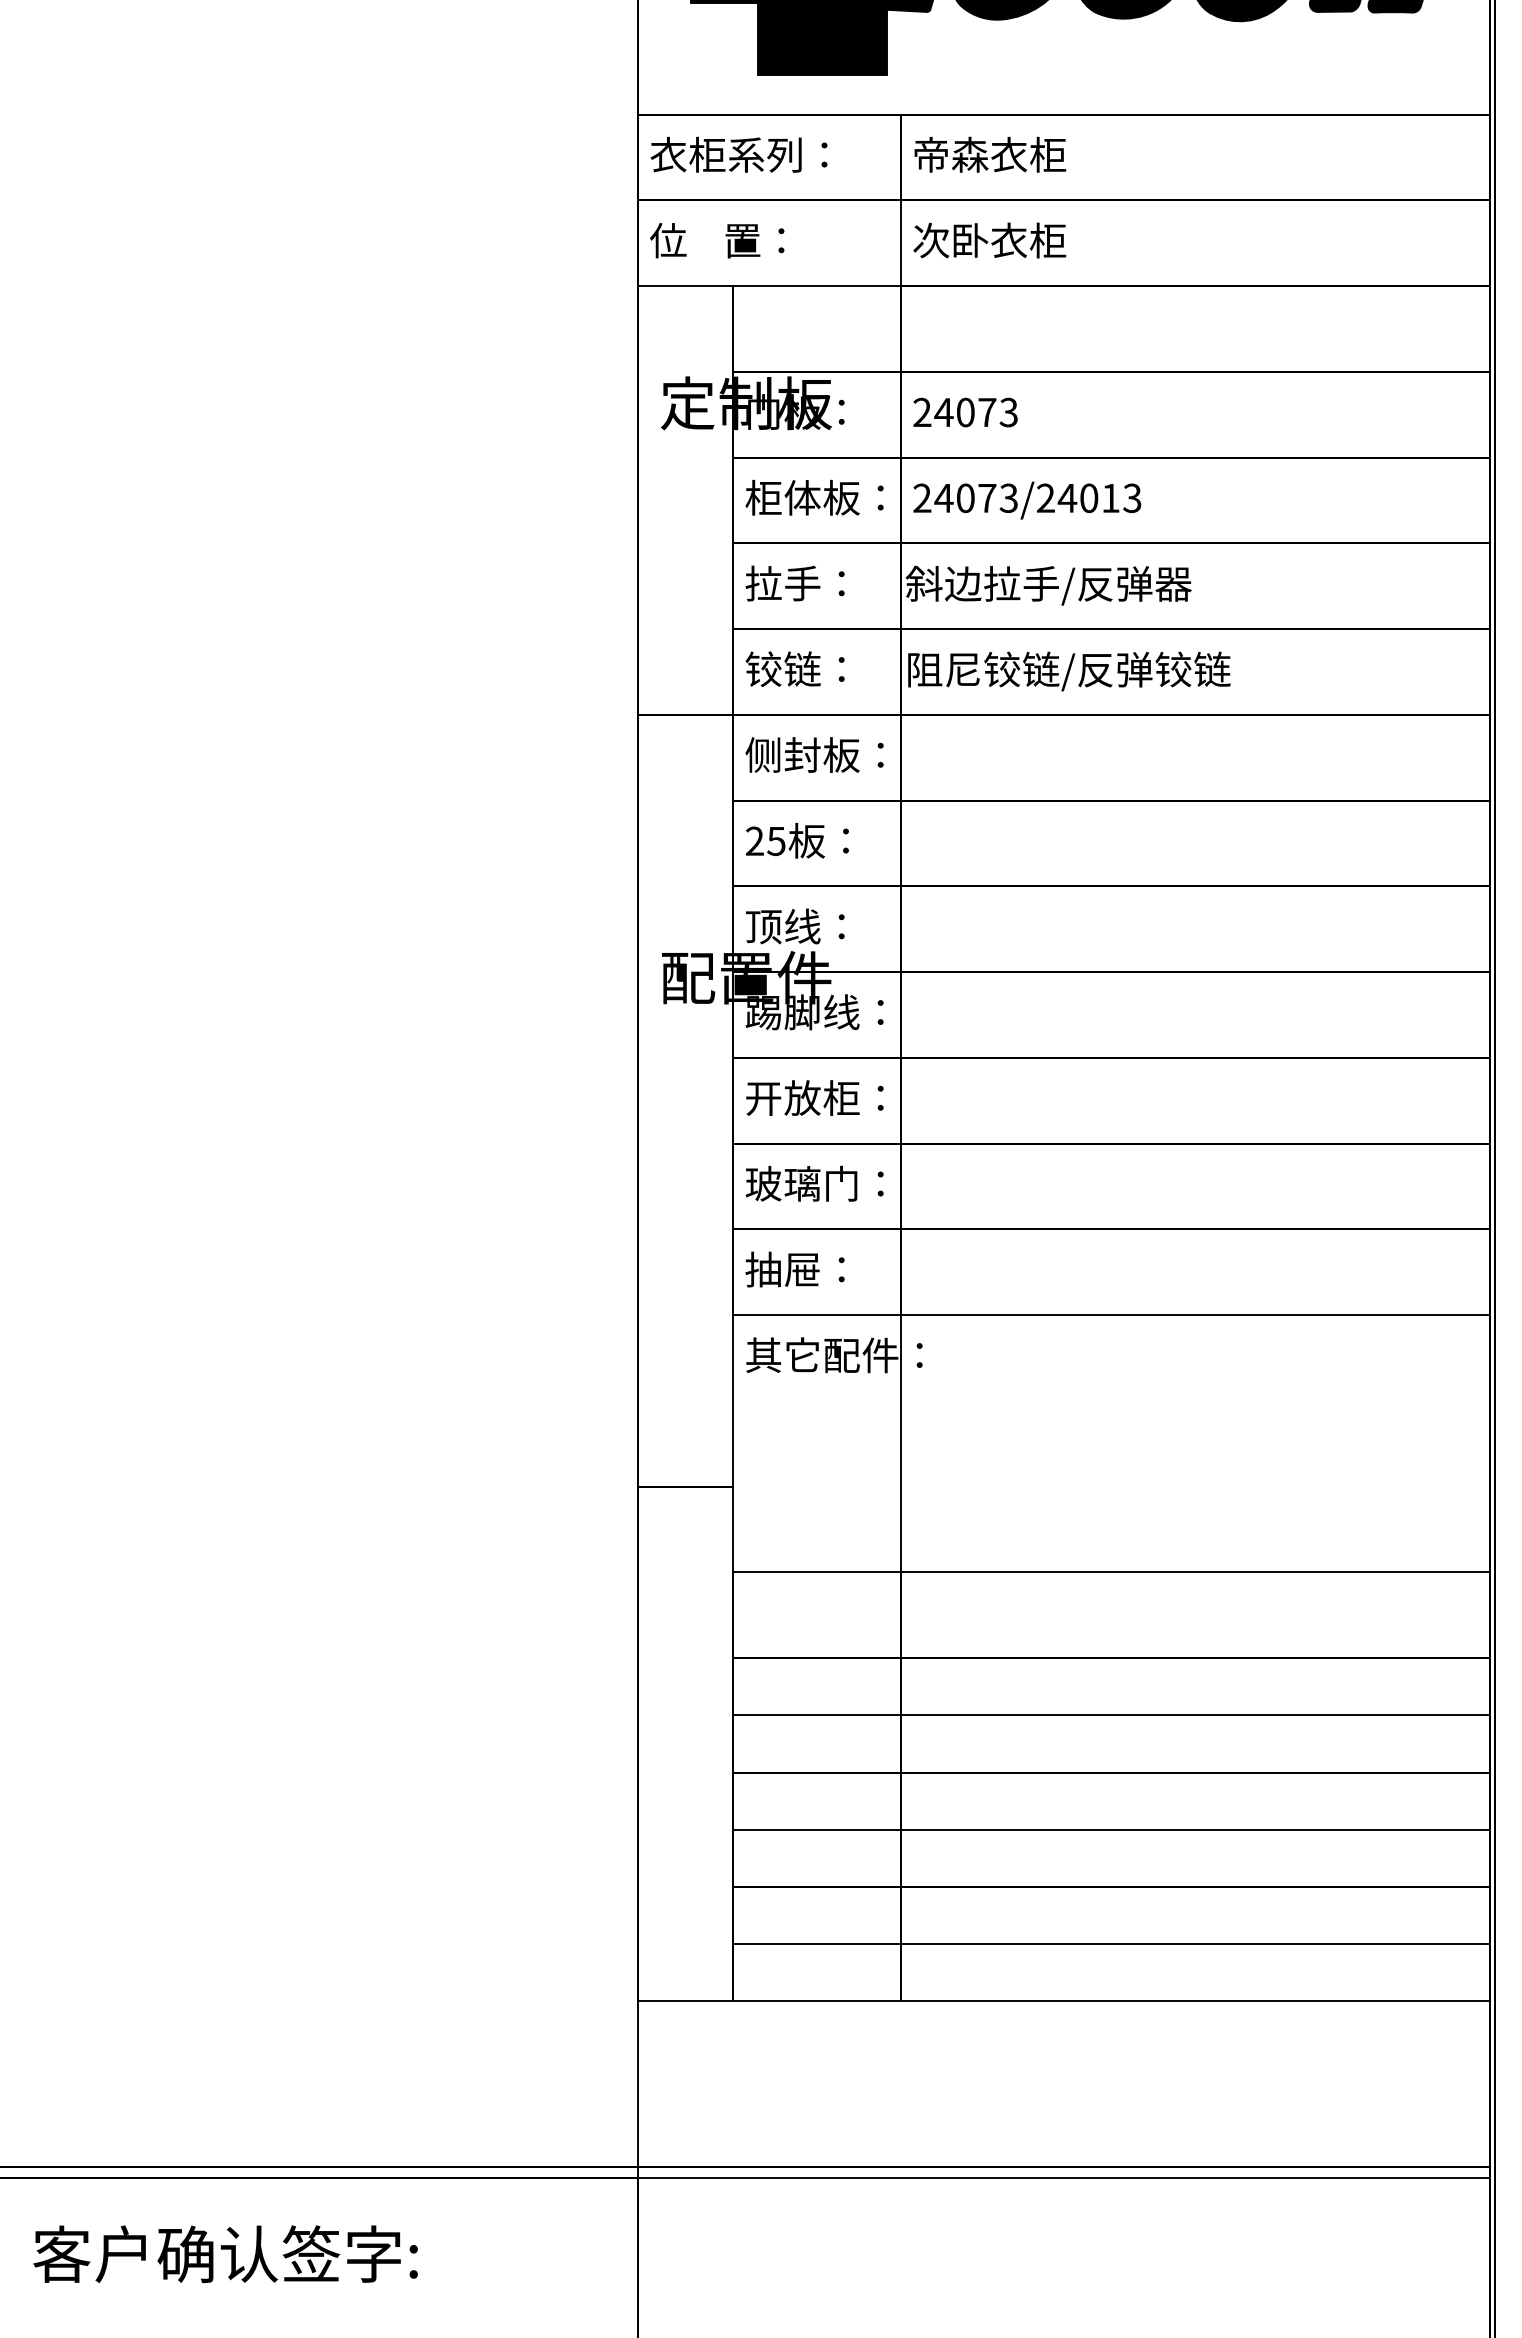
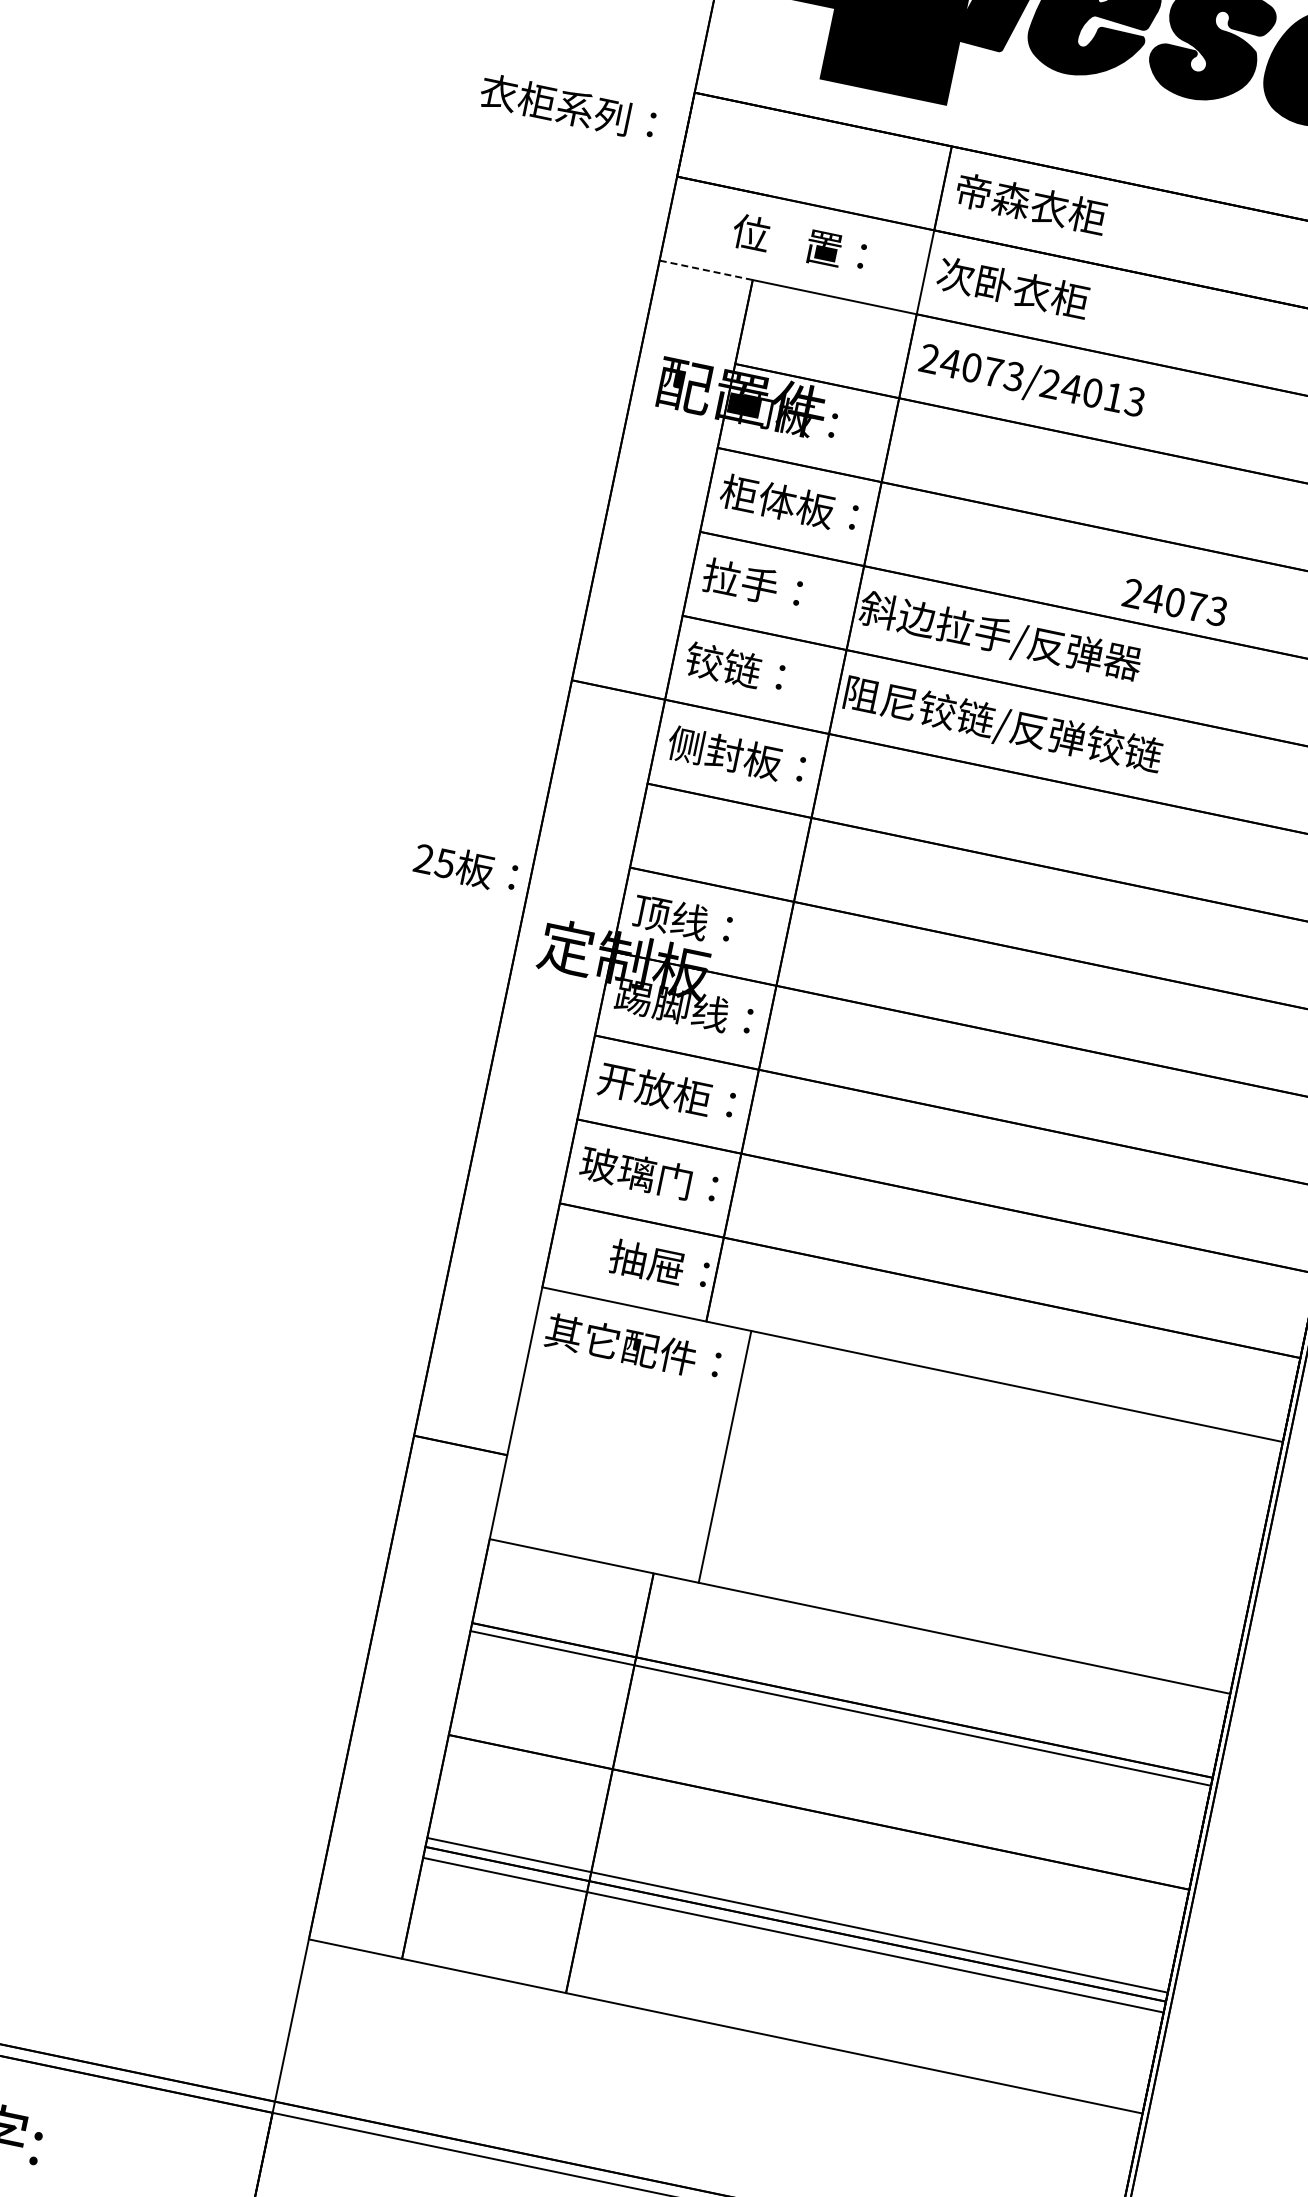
text: (738, 154) -> (567, 106), moved
text: (717, 240) -> (799, 243), moved
line: (685, 286) -> (706, 270), solid -> dashed
text: (746, 403) -> (741, 397), 定制板 -> 配置件
text: (965, 412) -> (1175, 602), moved
text: (1027, 500) -> (1031, 382), moved
text: (797, 840) -> (465, 867), moved
text: (746, 977) -> (624, 959), 配置件 -> 定制板
text: (794, 1269) -> (658, 1264), moved
line: (900, 1443) -> (724, 1456), moved
line: (1111, 1715) -> (840, 1708), moved
line: (1111, 1829) -> (797, 1915), moved
line: (1111, 1944) -> (793, 1935), moved

